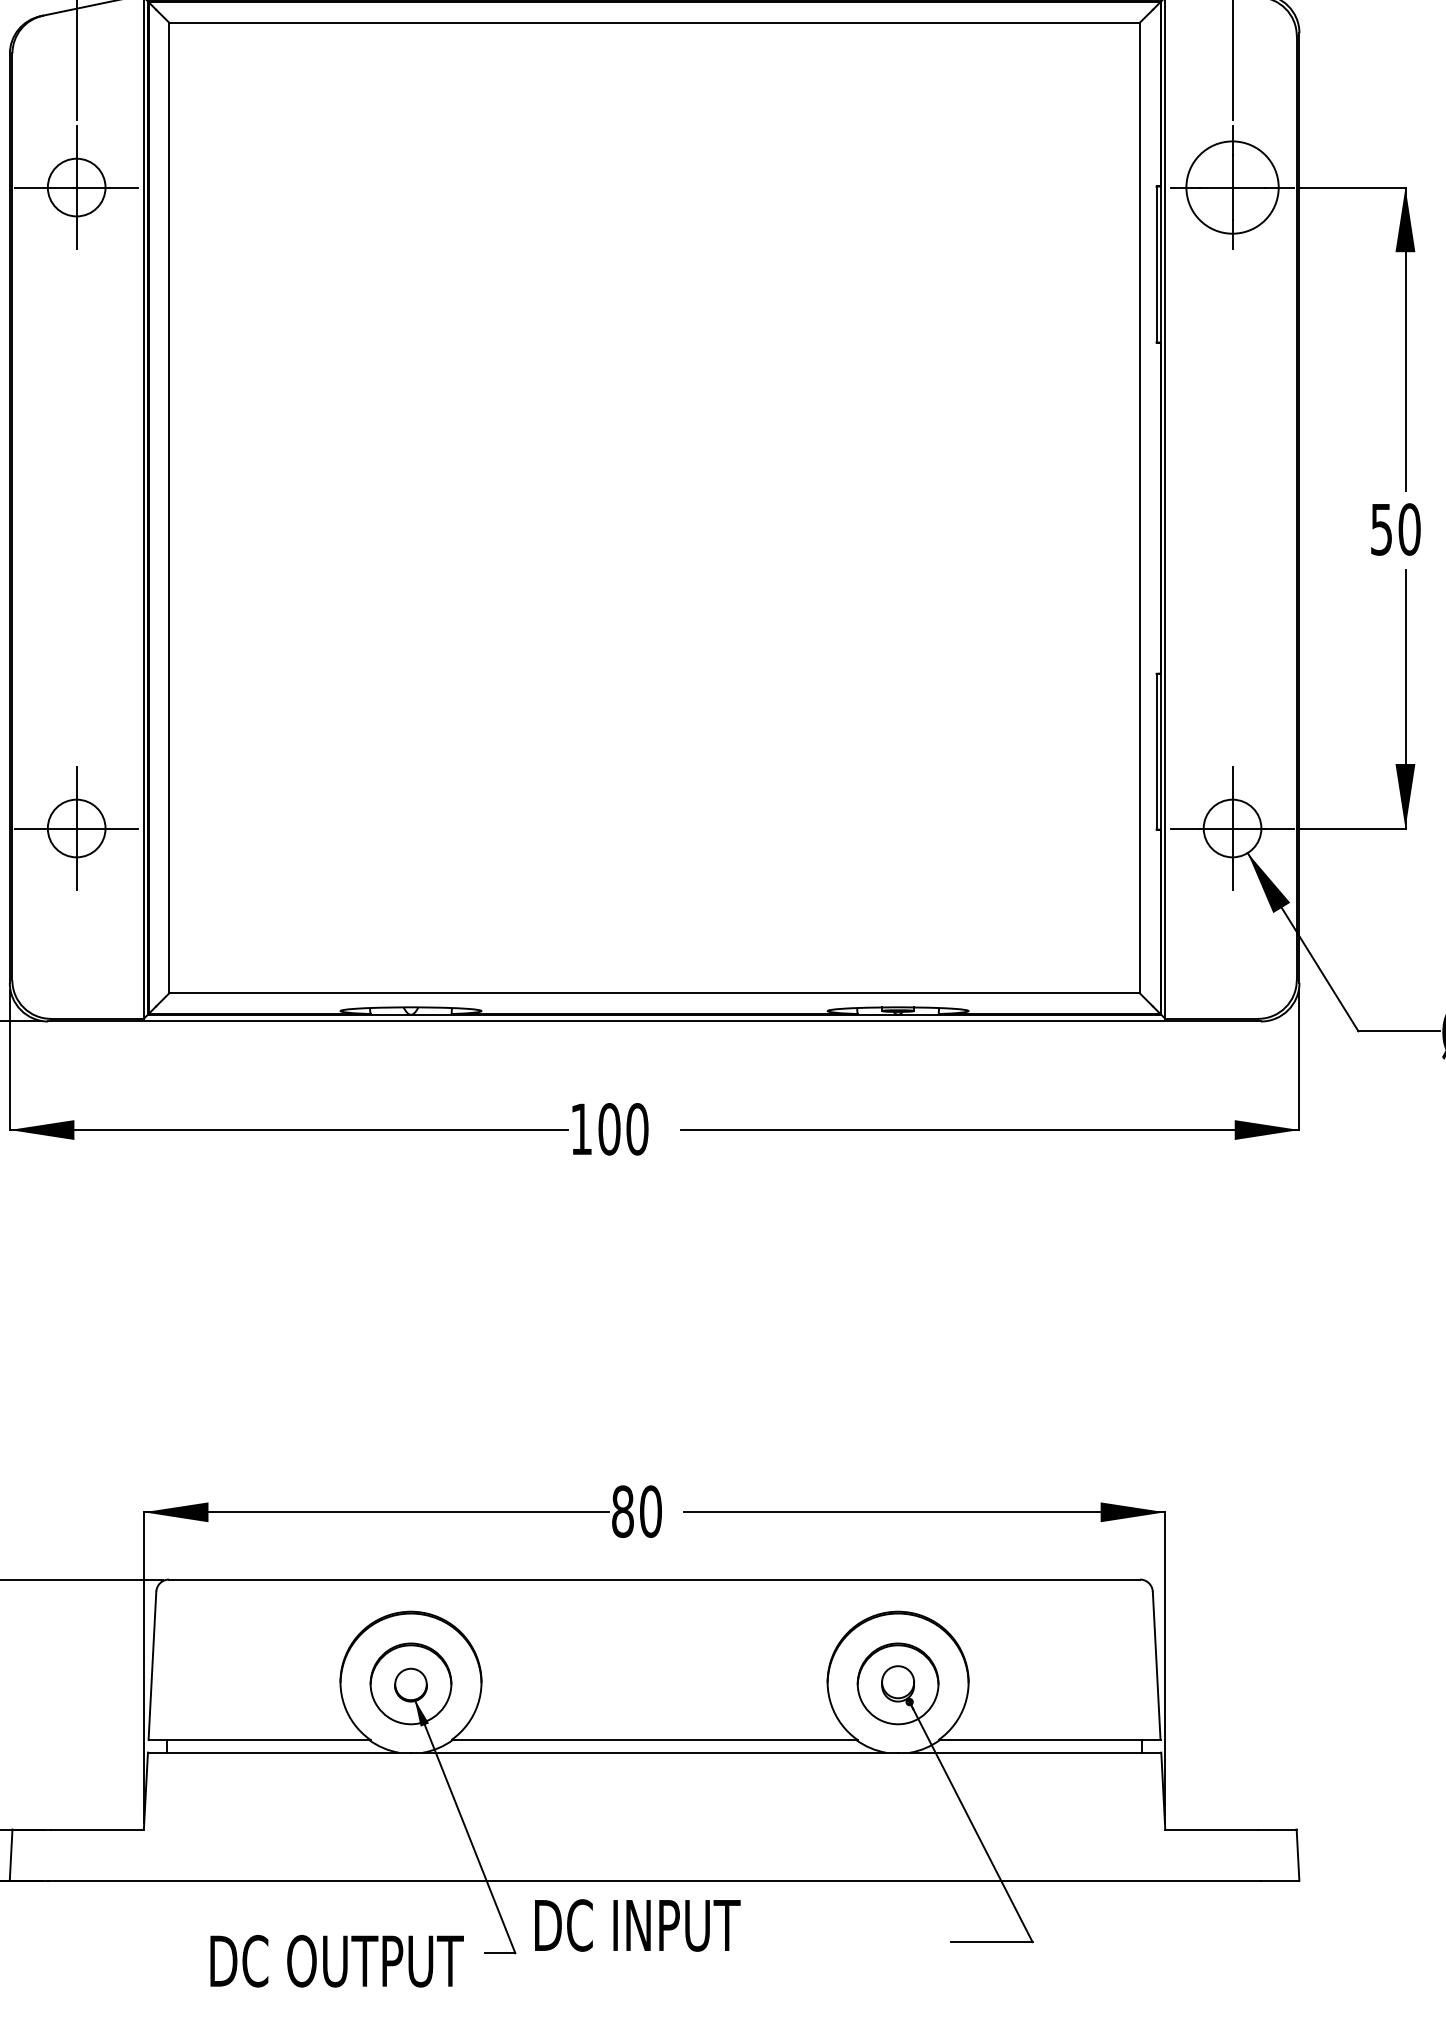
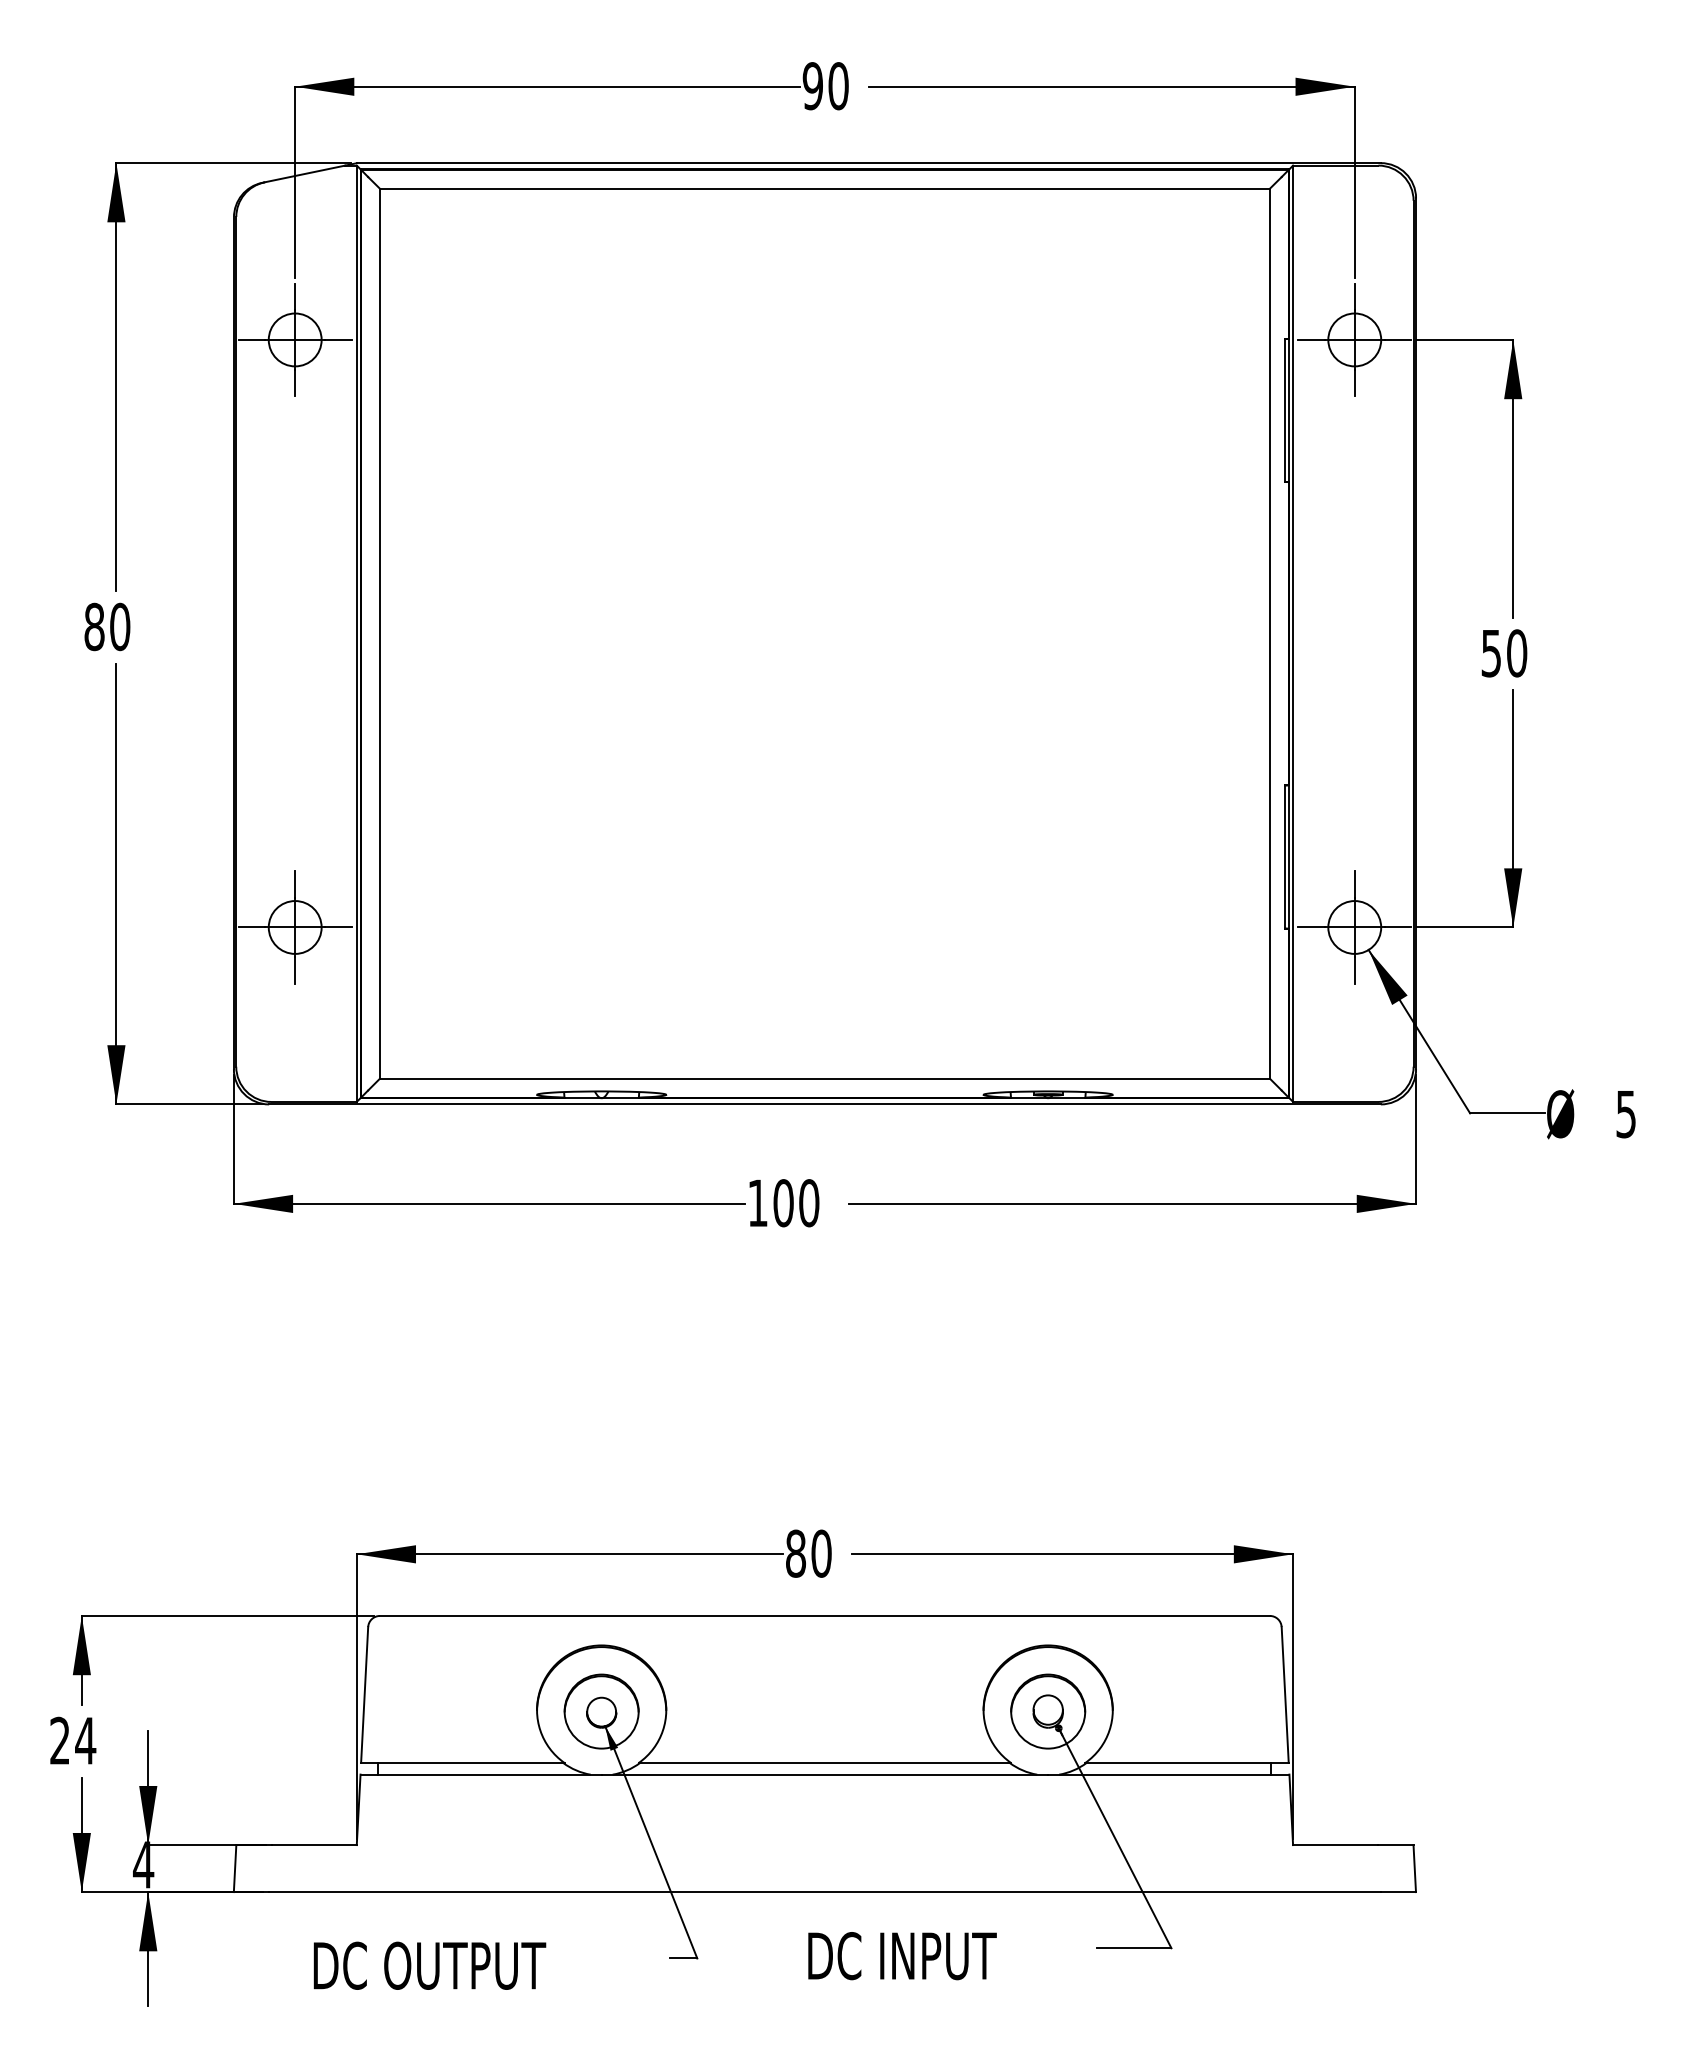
circle: (1232, 187) -> (1354, 339), size x0.62
text: (637, 1925) -> (902, 1956), moved
text: (336, 1960) -> (429, 1965), moved

